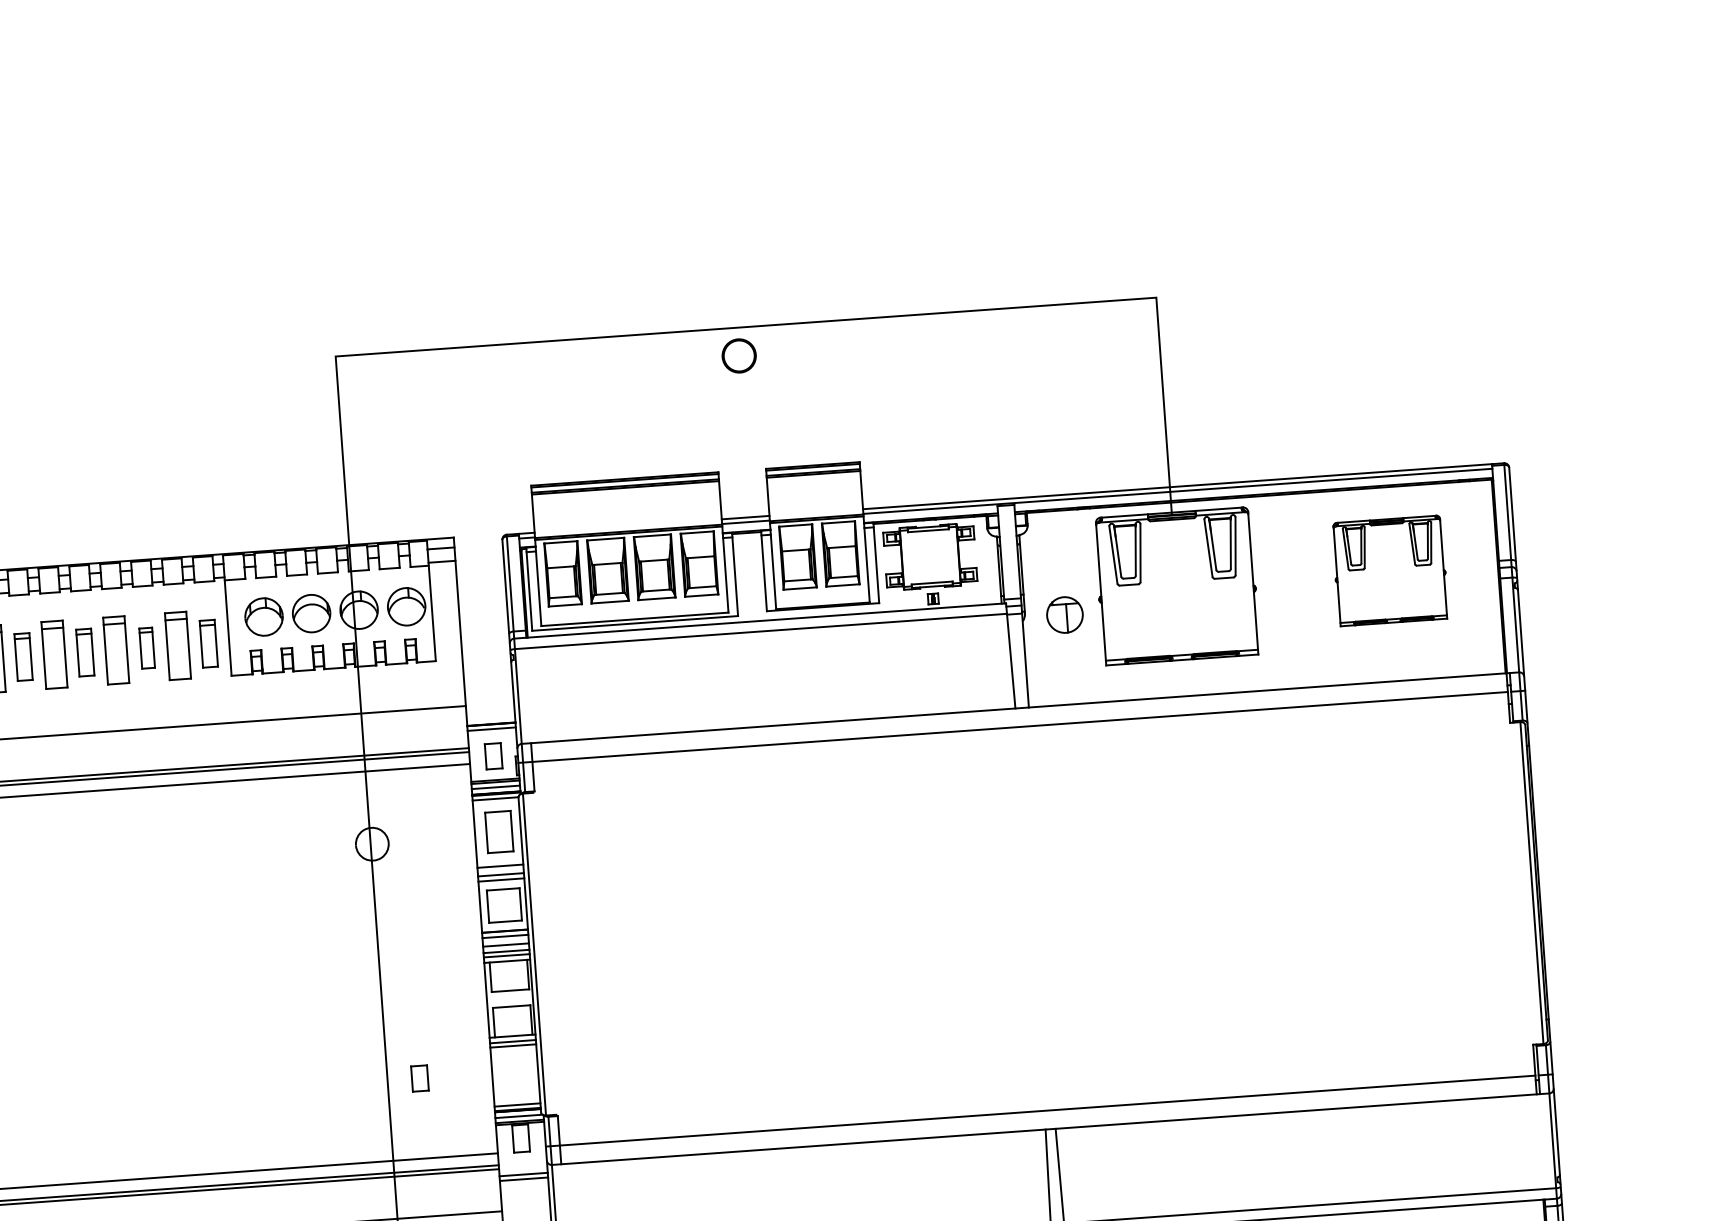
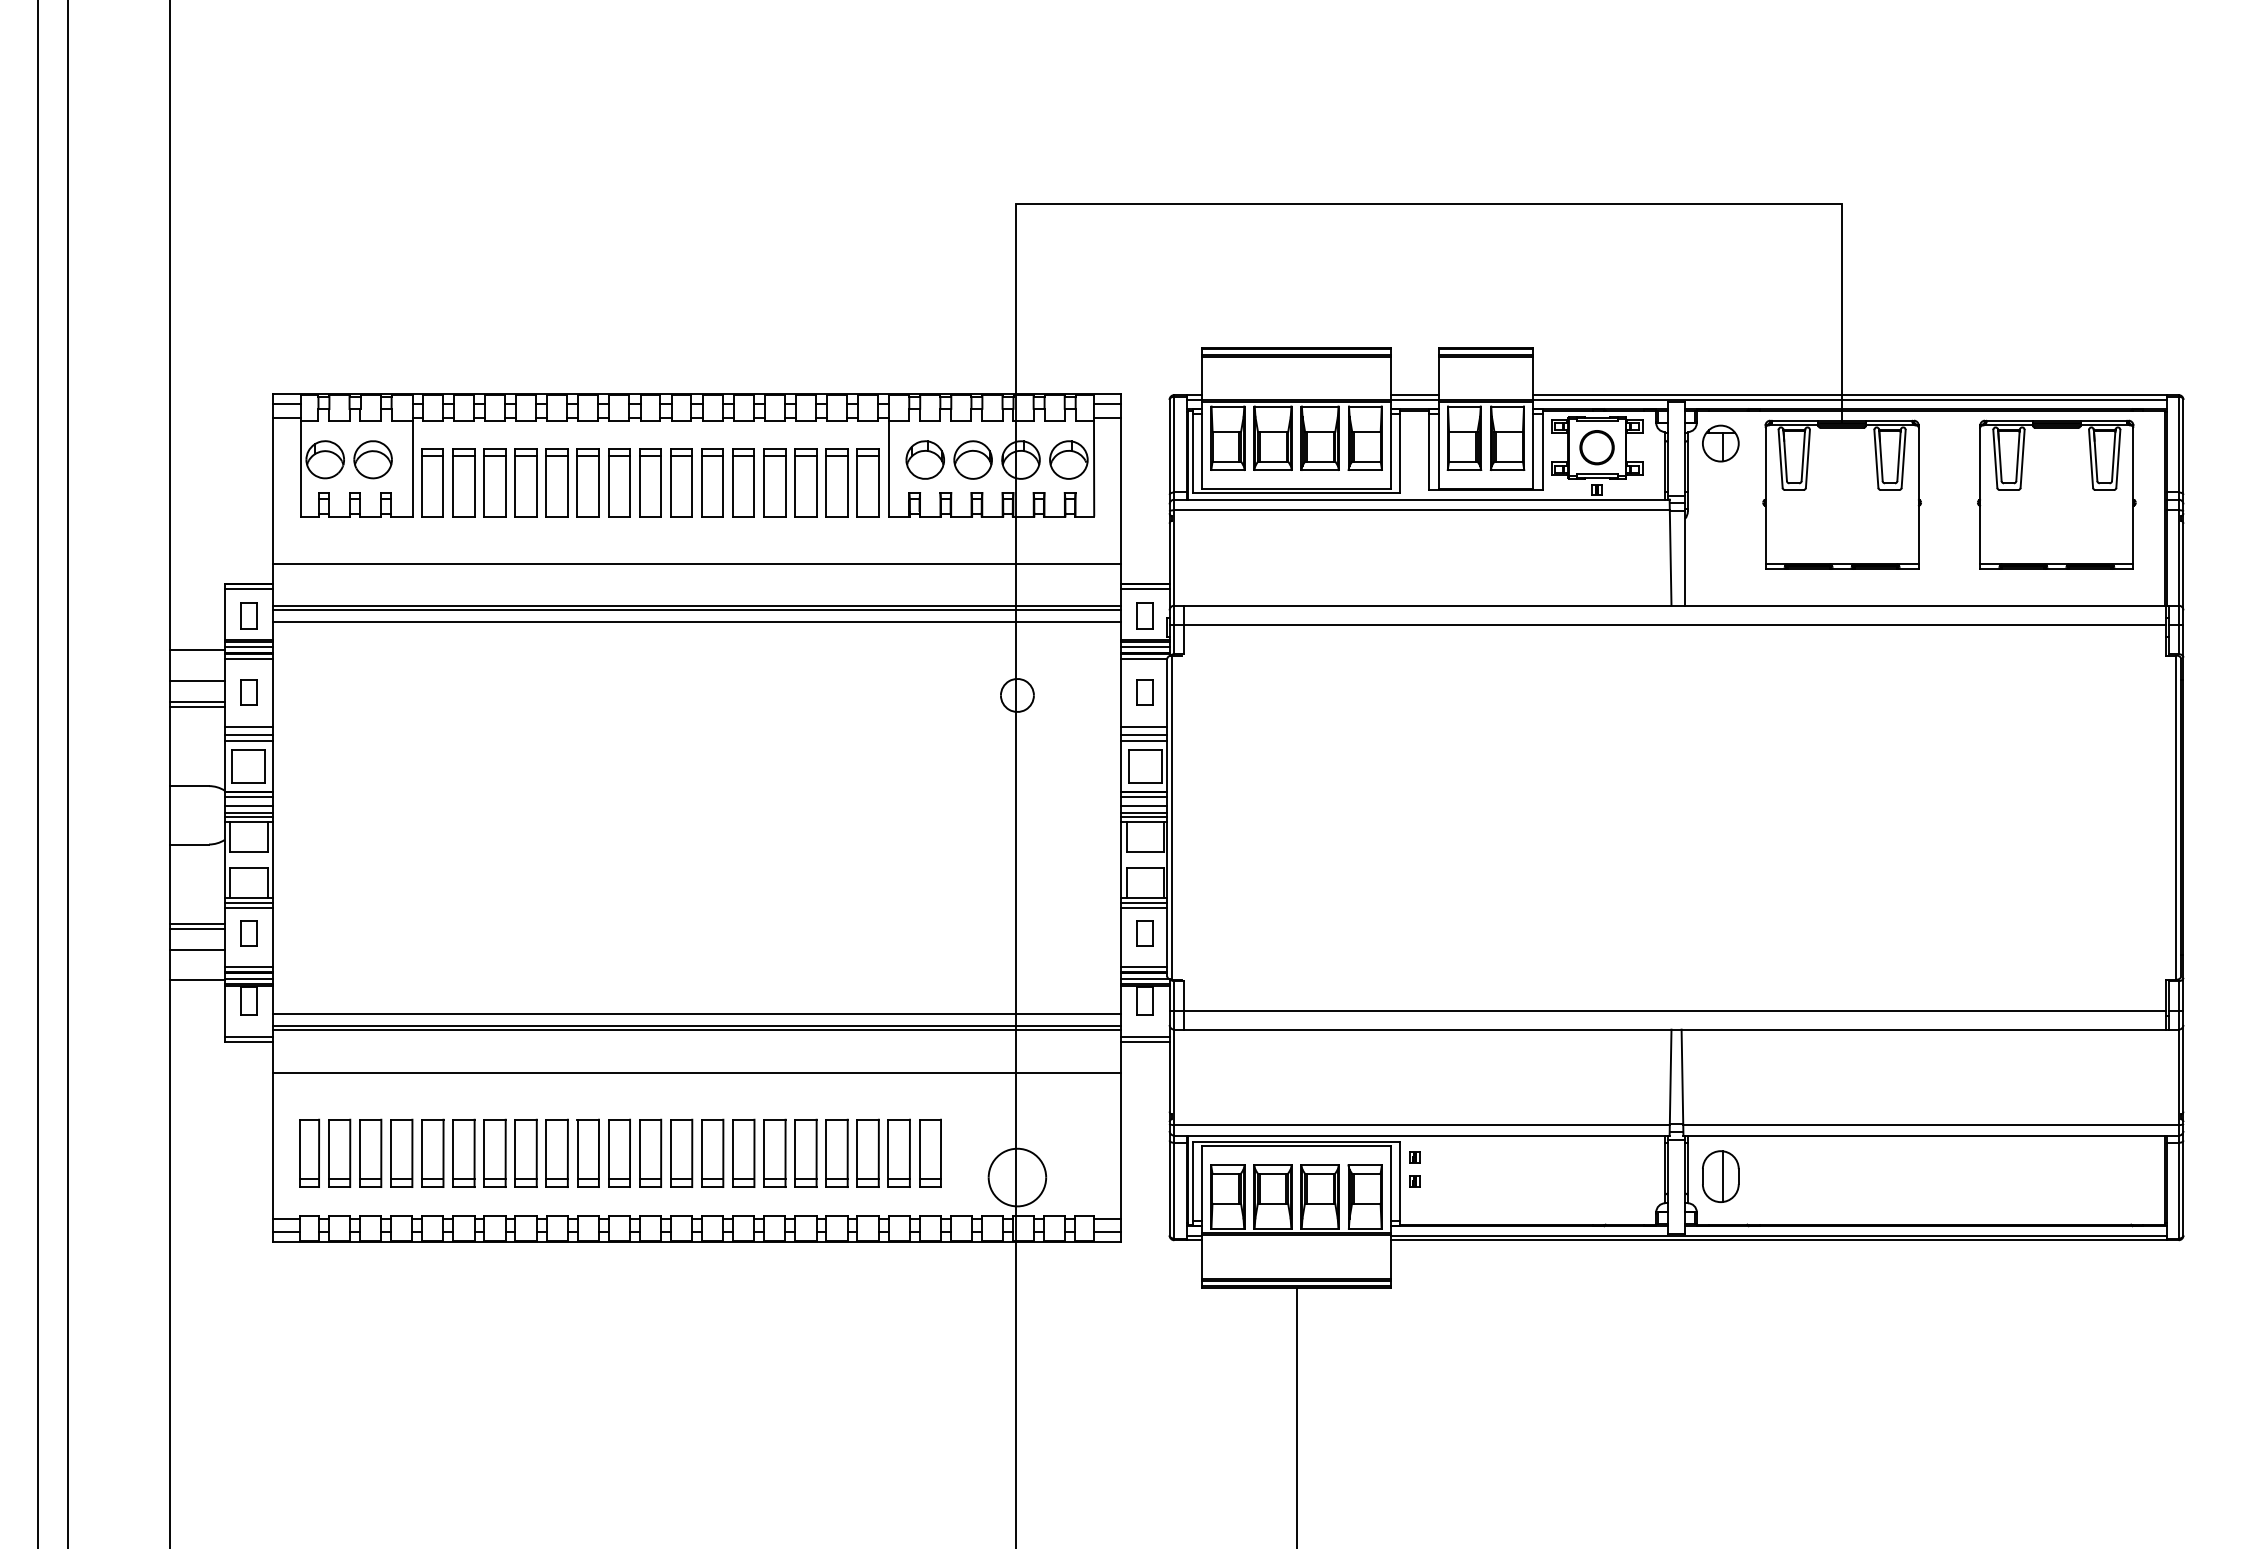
circle: (738, 355) -> (1596, 447), moved
part: (1389, 570) -> (2056, 494), size x1.43
part: (1064, 614) -> (1720, 443), moved
part: (208, 643) -> (867, 482), size x1.43
part: (146, 647) -> (805, 482), size x1.67
part: (85, 652) -> (743, 482), size x1.43
part: (23, 656) -> (681, 482), size x1.43
part: (498, 832) -> (1144, 692), size x0.62
part: (419, 1078) -> (1144, 933), moved

